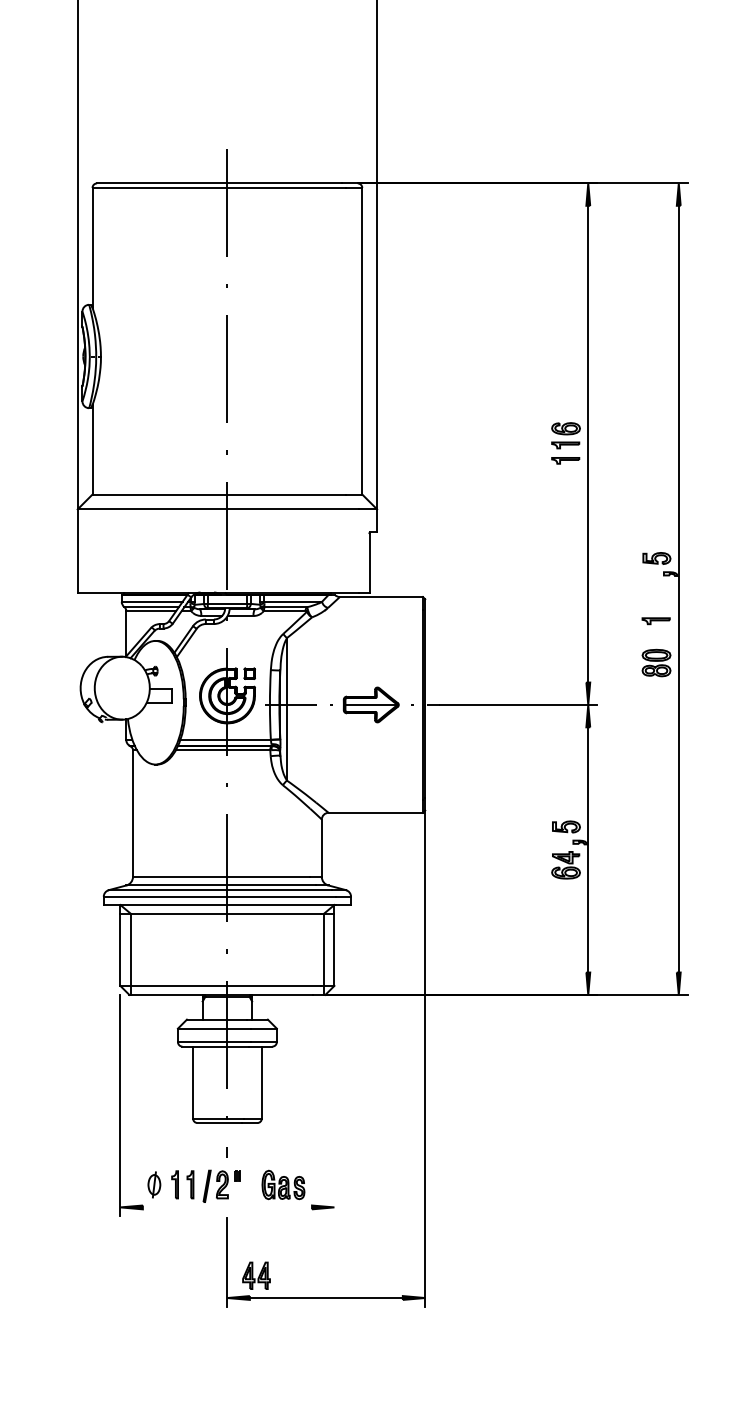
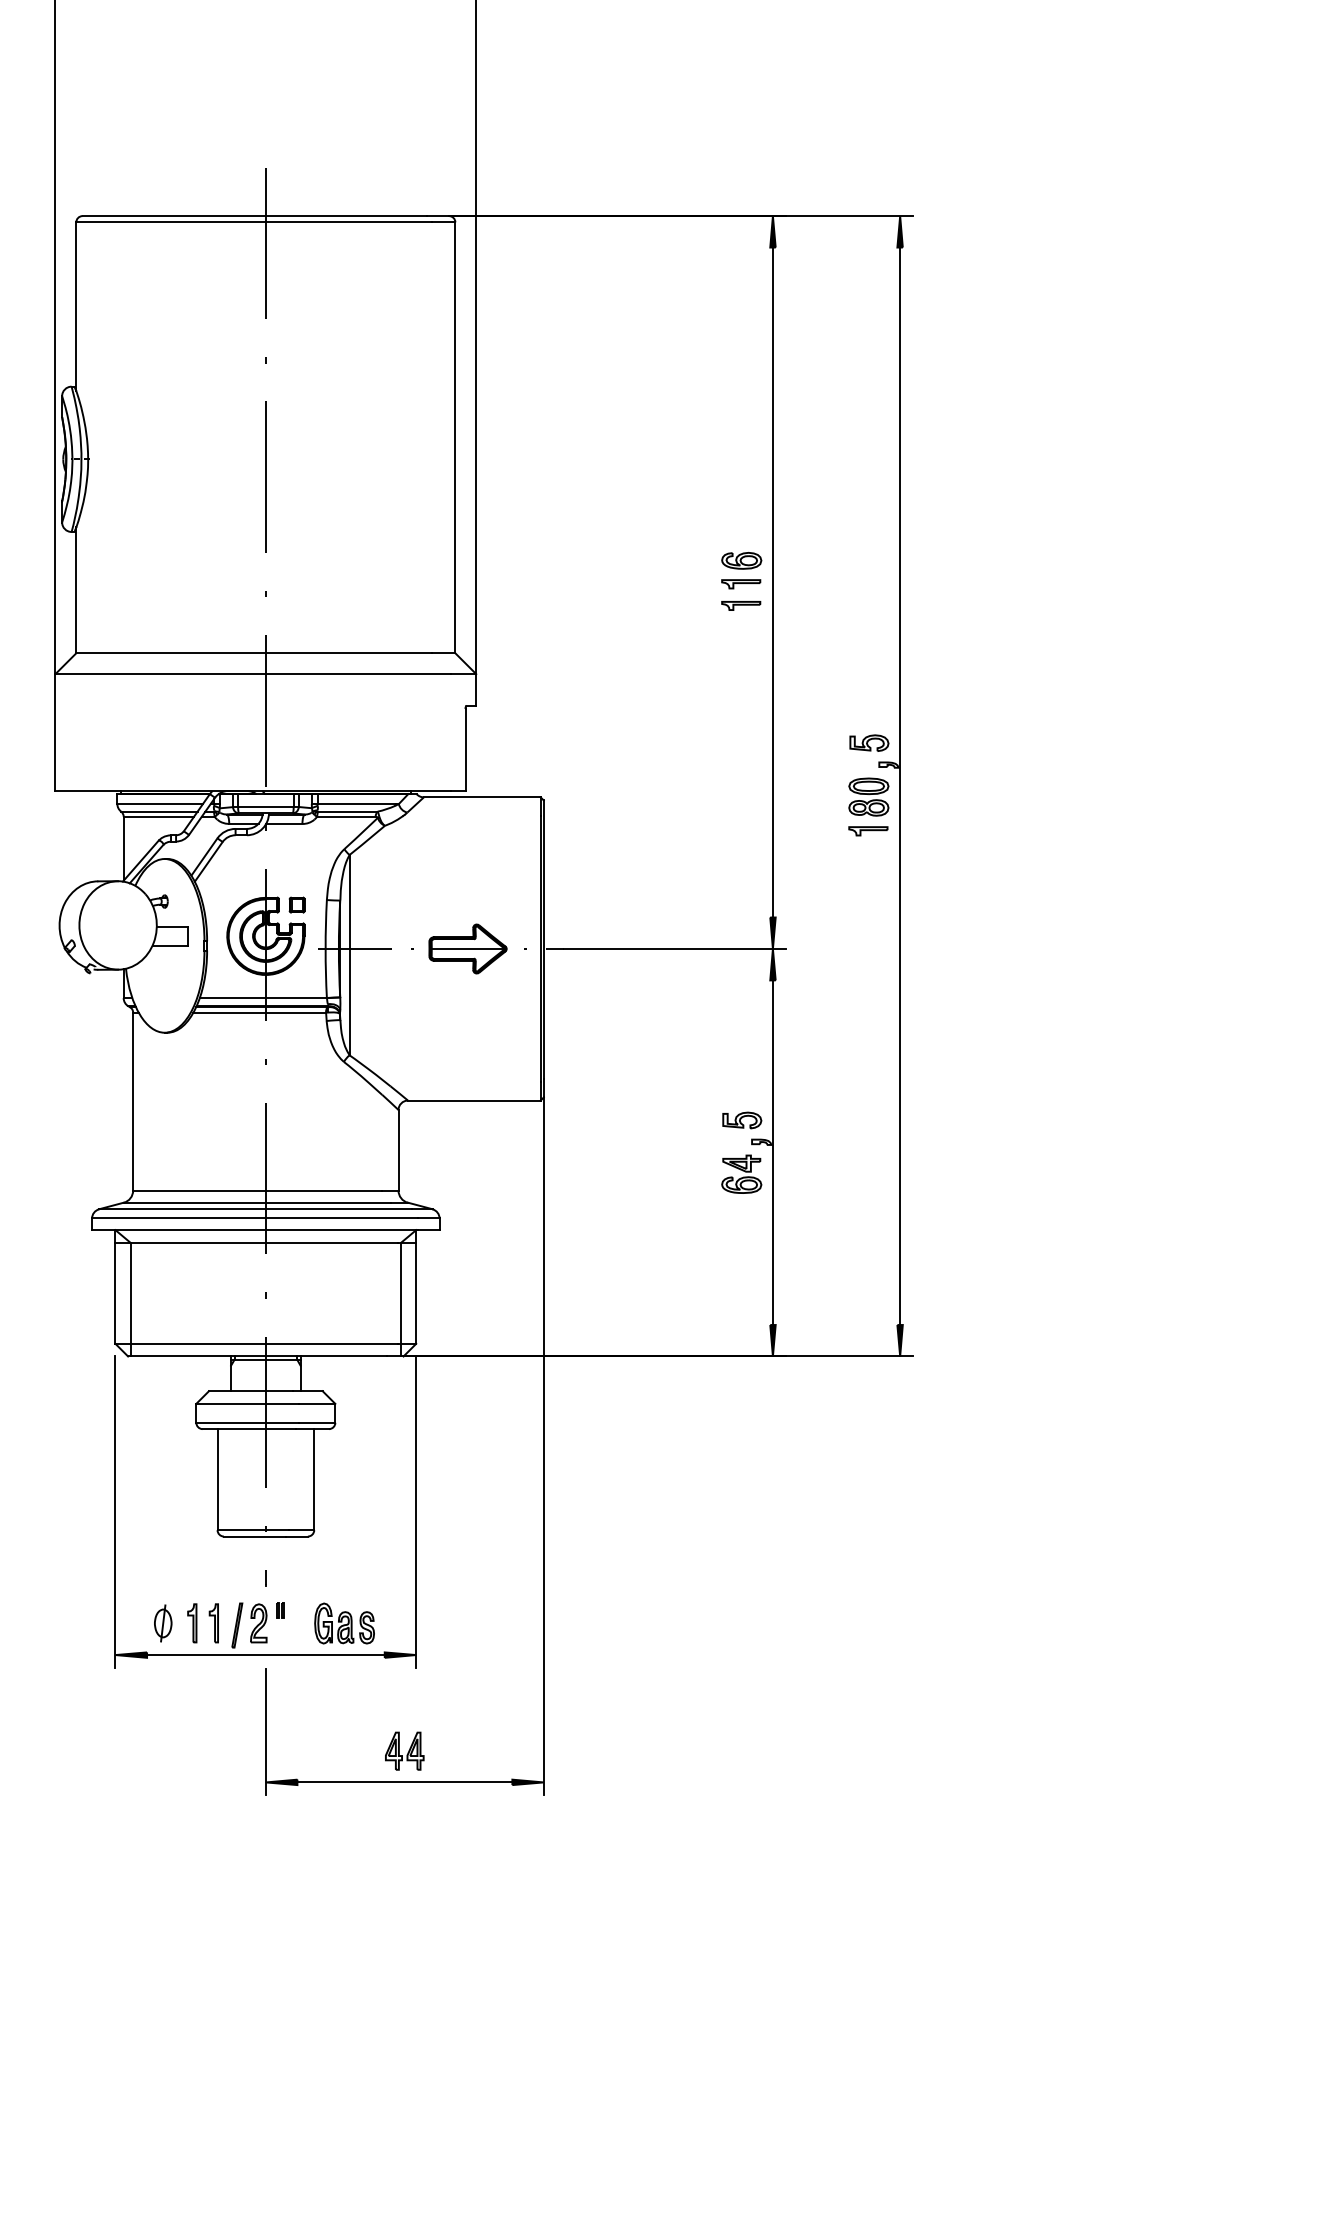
part: (656, 662) -> (868, 796), moved
line: (334, 1105) -> (416, 1511), added
line: (227, 1207) -> (265, 1655), added
part: (256, 1275) -> (404, 1750), moved

